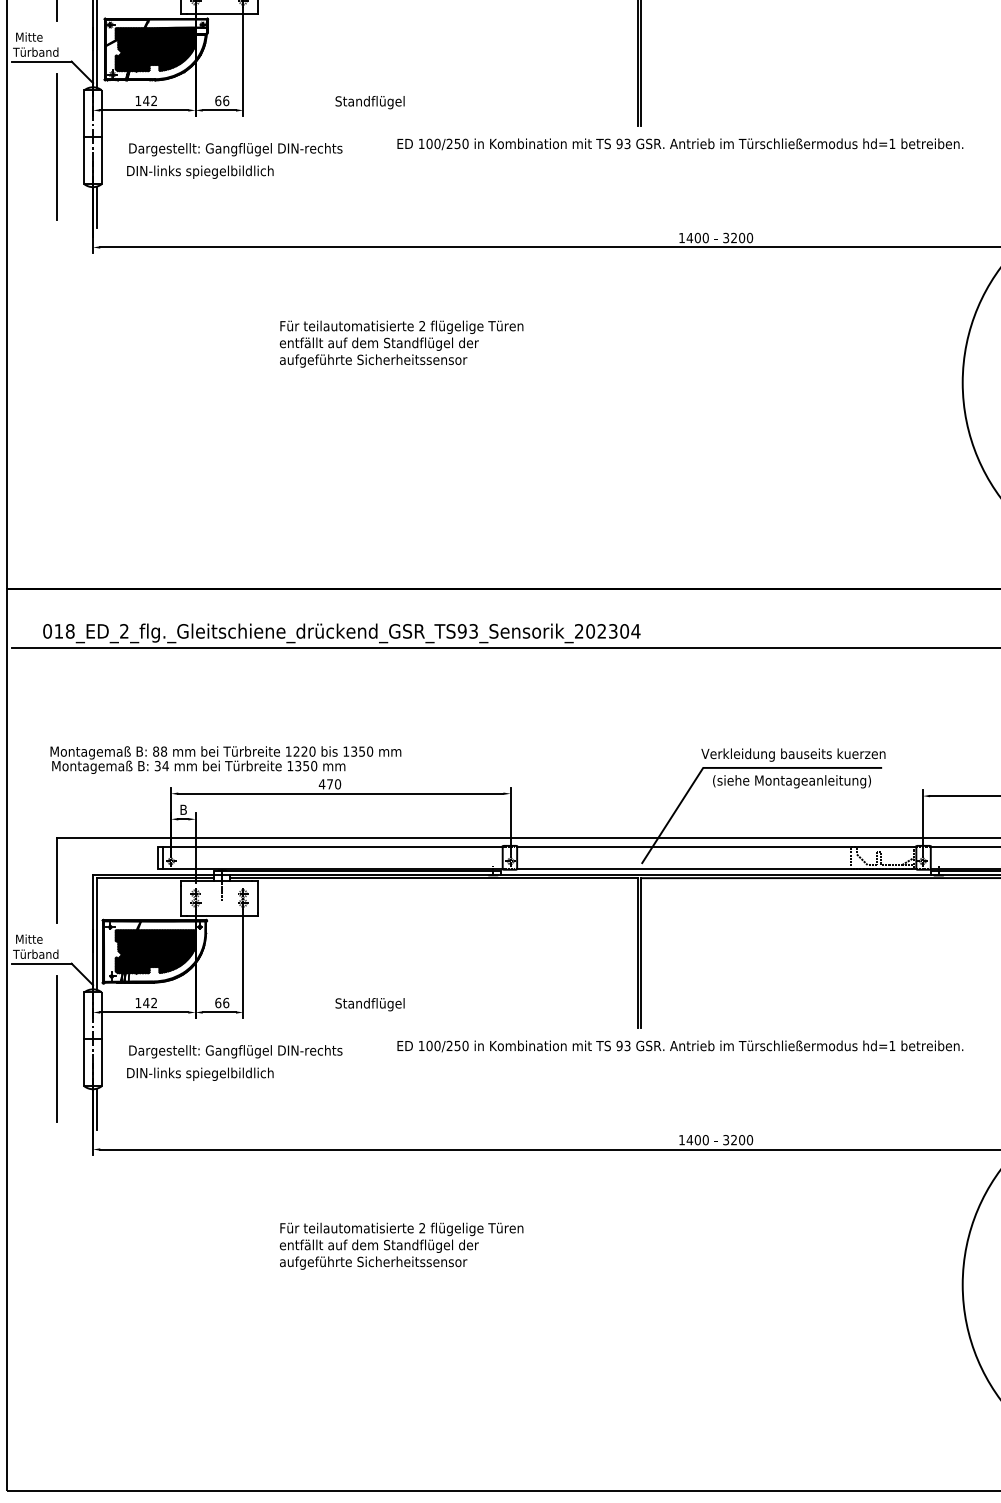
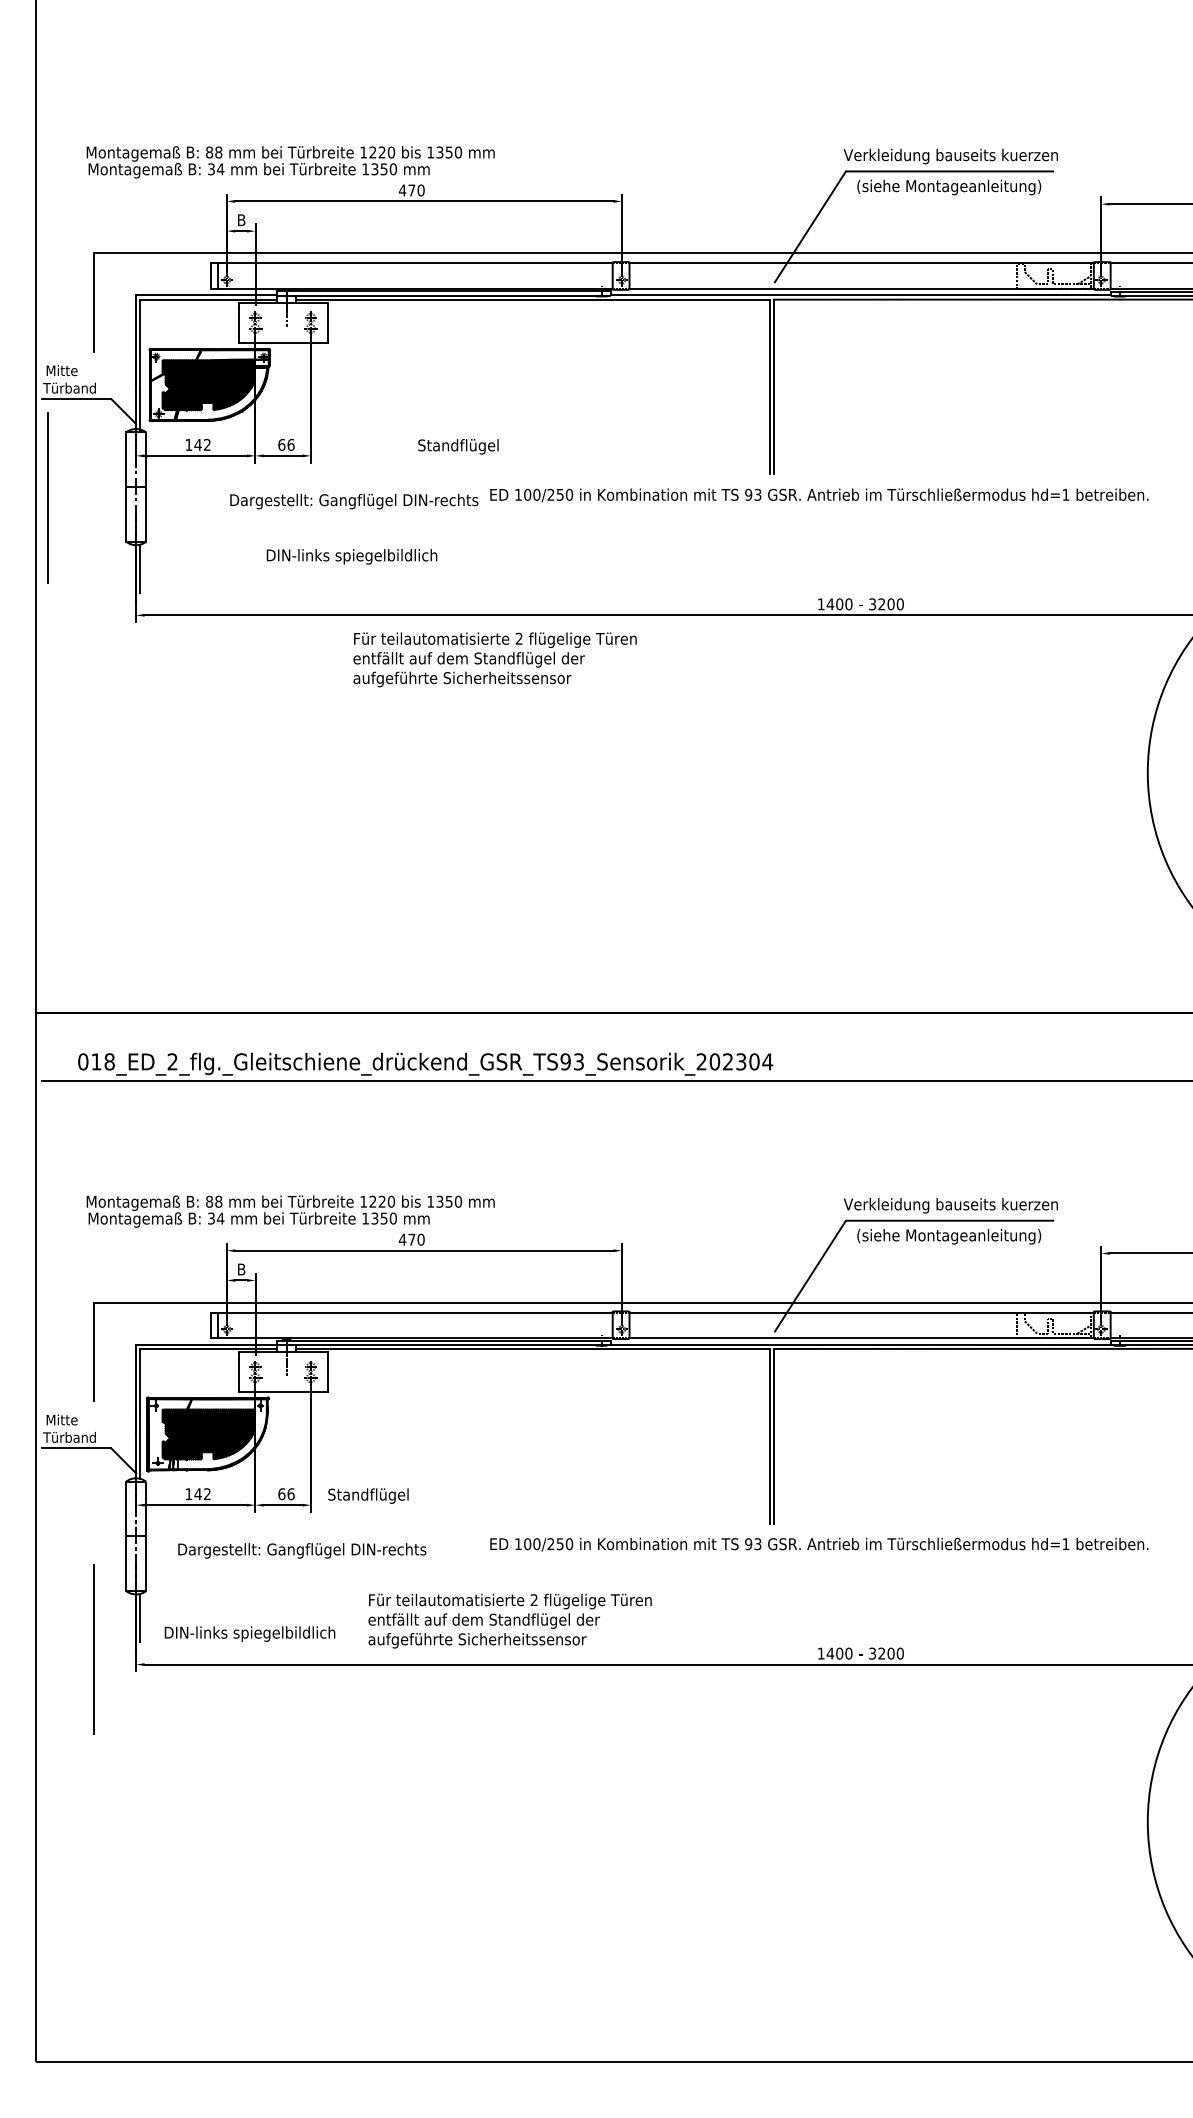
line: (56, 146) -> (47, 497), moved
text: (236, 149) -> (354, 501), moved
text: (199, 171) -> (351, 556), moved
text: (401, 343) -> (494, 659), moved
text: (370, 1004) -> (368, 1495), moved
line: (56, 1048) -> (93, 1649), moved
text: (199, 1073) -> (249, 1633), moved
text: (401, 1245) -> (509, 1620), moved

